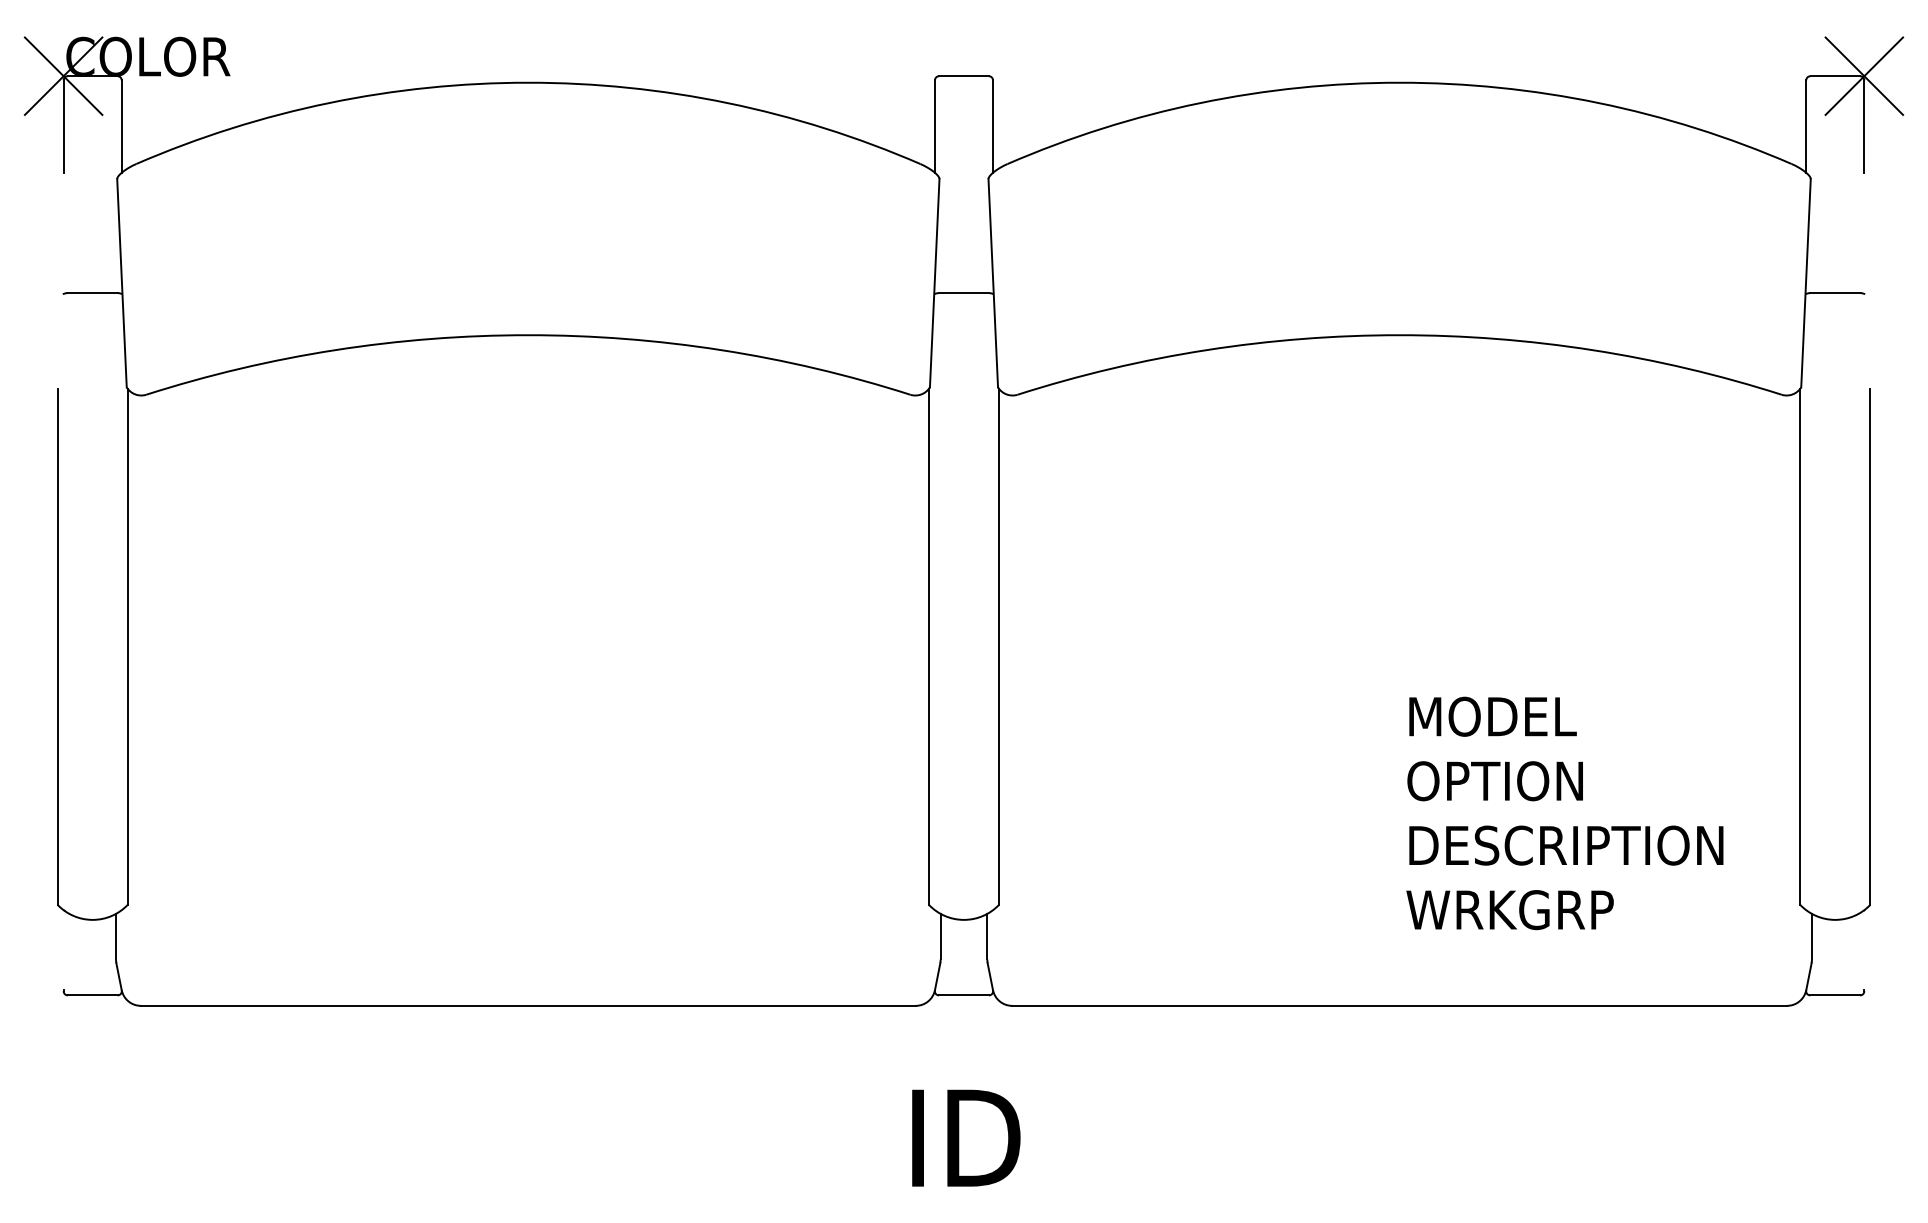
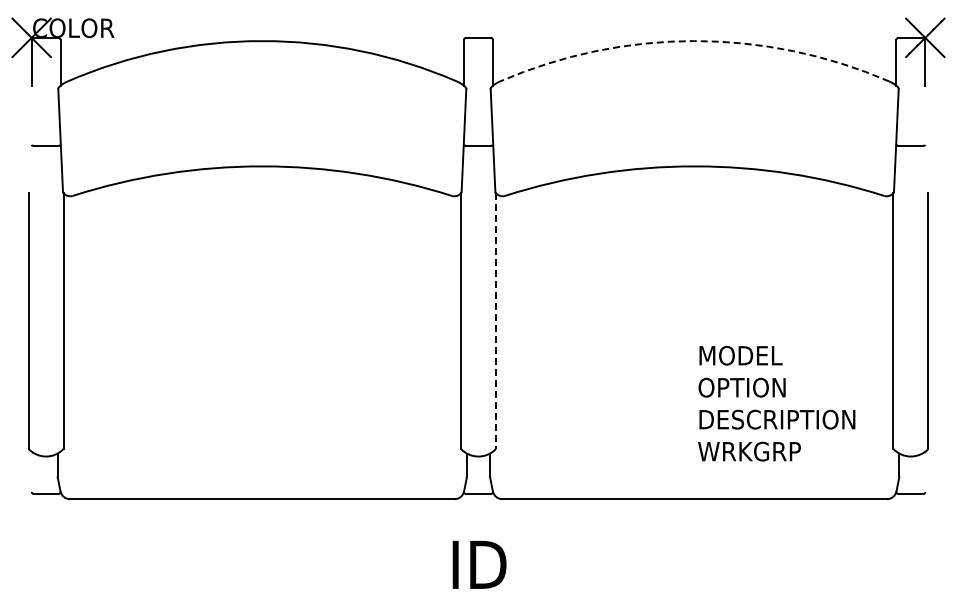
arc: (1399, 83) -> (694, 41), solid -> dashed
line: (998, 647) -> (495, 321), solid -> dashed

